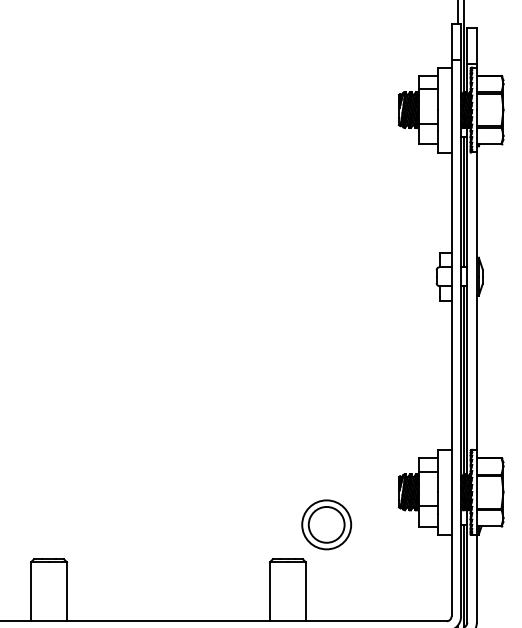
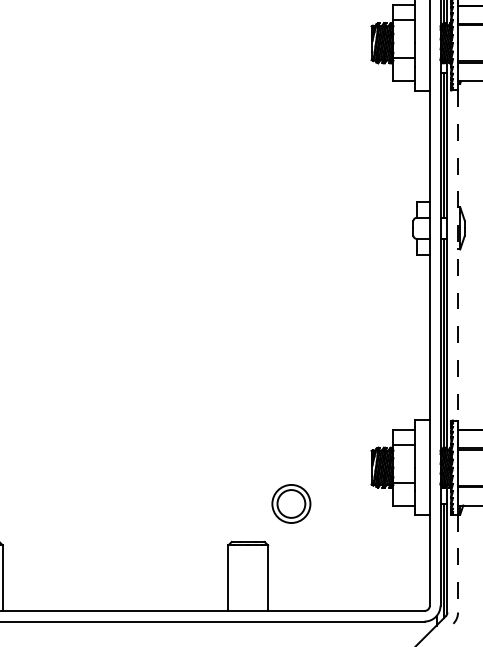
line: (476, 301) -> (457, 255), solid -> dashed
part: (326, 524) -> (291, 503), size x0.7
line: (476, 578) -> (457, 563), solid -> dashed

